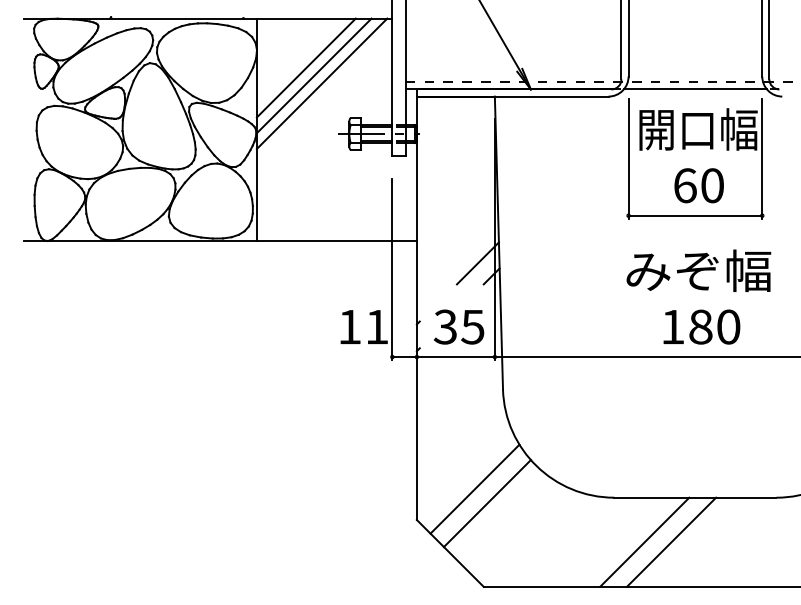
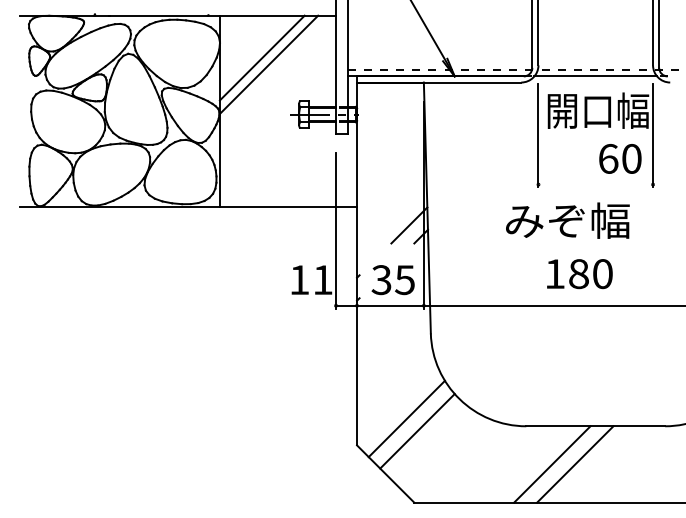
line: (321, 83) -> (275, 71), removed
text: (698, 185) -> (619, 158), moved
line: (695, 215) -> (595, 184), removed
text: (698, 270) -> (567, 220), moved
text: (701, 326) -> (579, 273), moved

